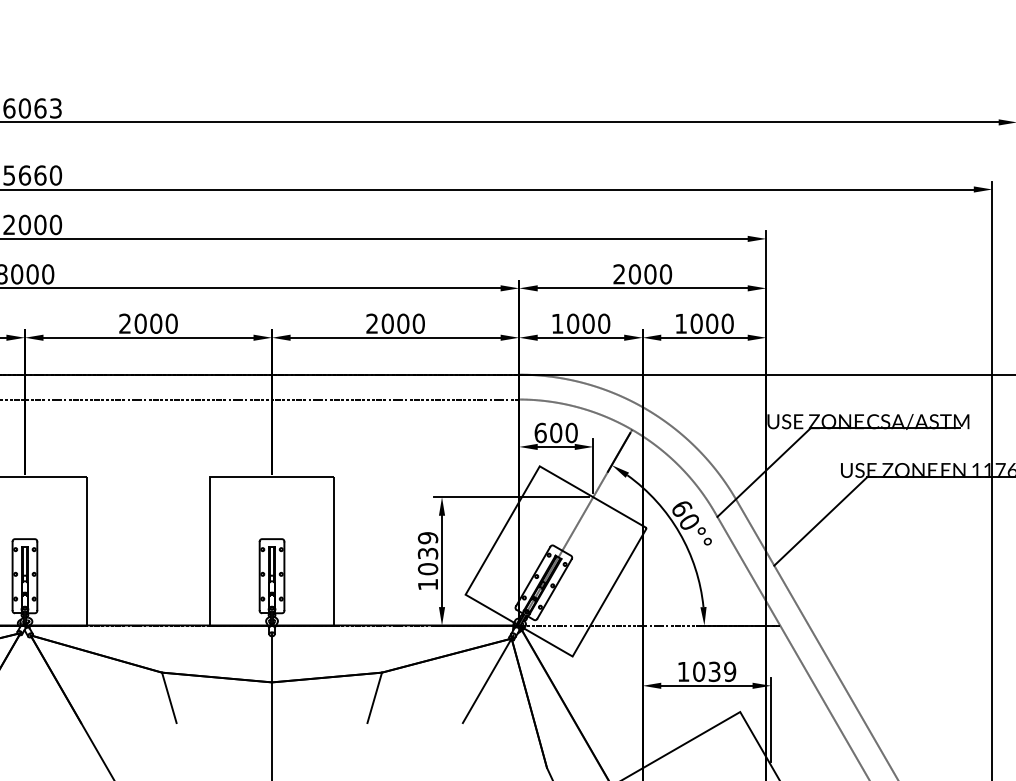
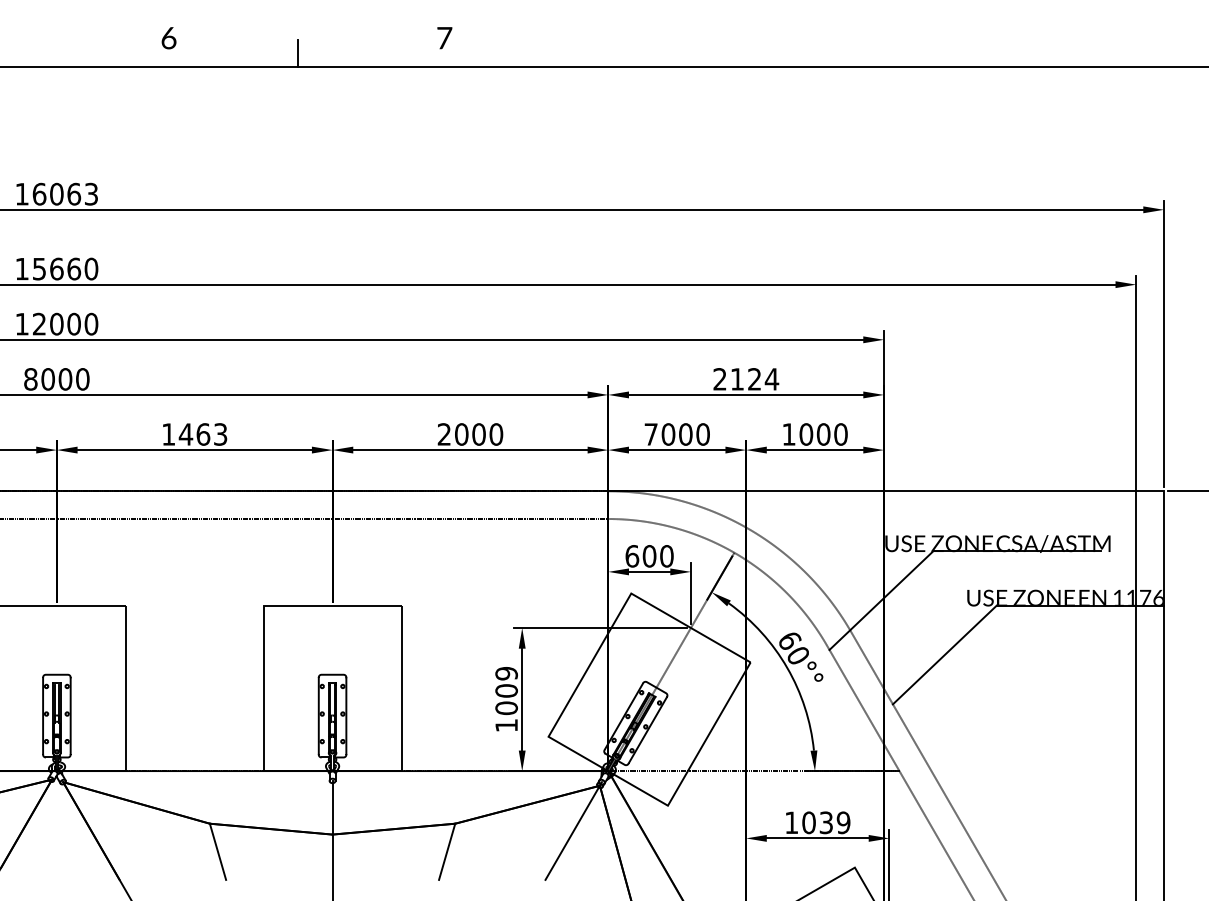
text: (650, 274) -> (754, 379), 2000 -> 2124
text: (148, 323) -> (194, 434), 2000 -> 1463
text: (557, 323) -> (650, 434), 1000 -> 7000
text: (427, 553) -> (506, 690), 1039 -> 1009

